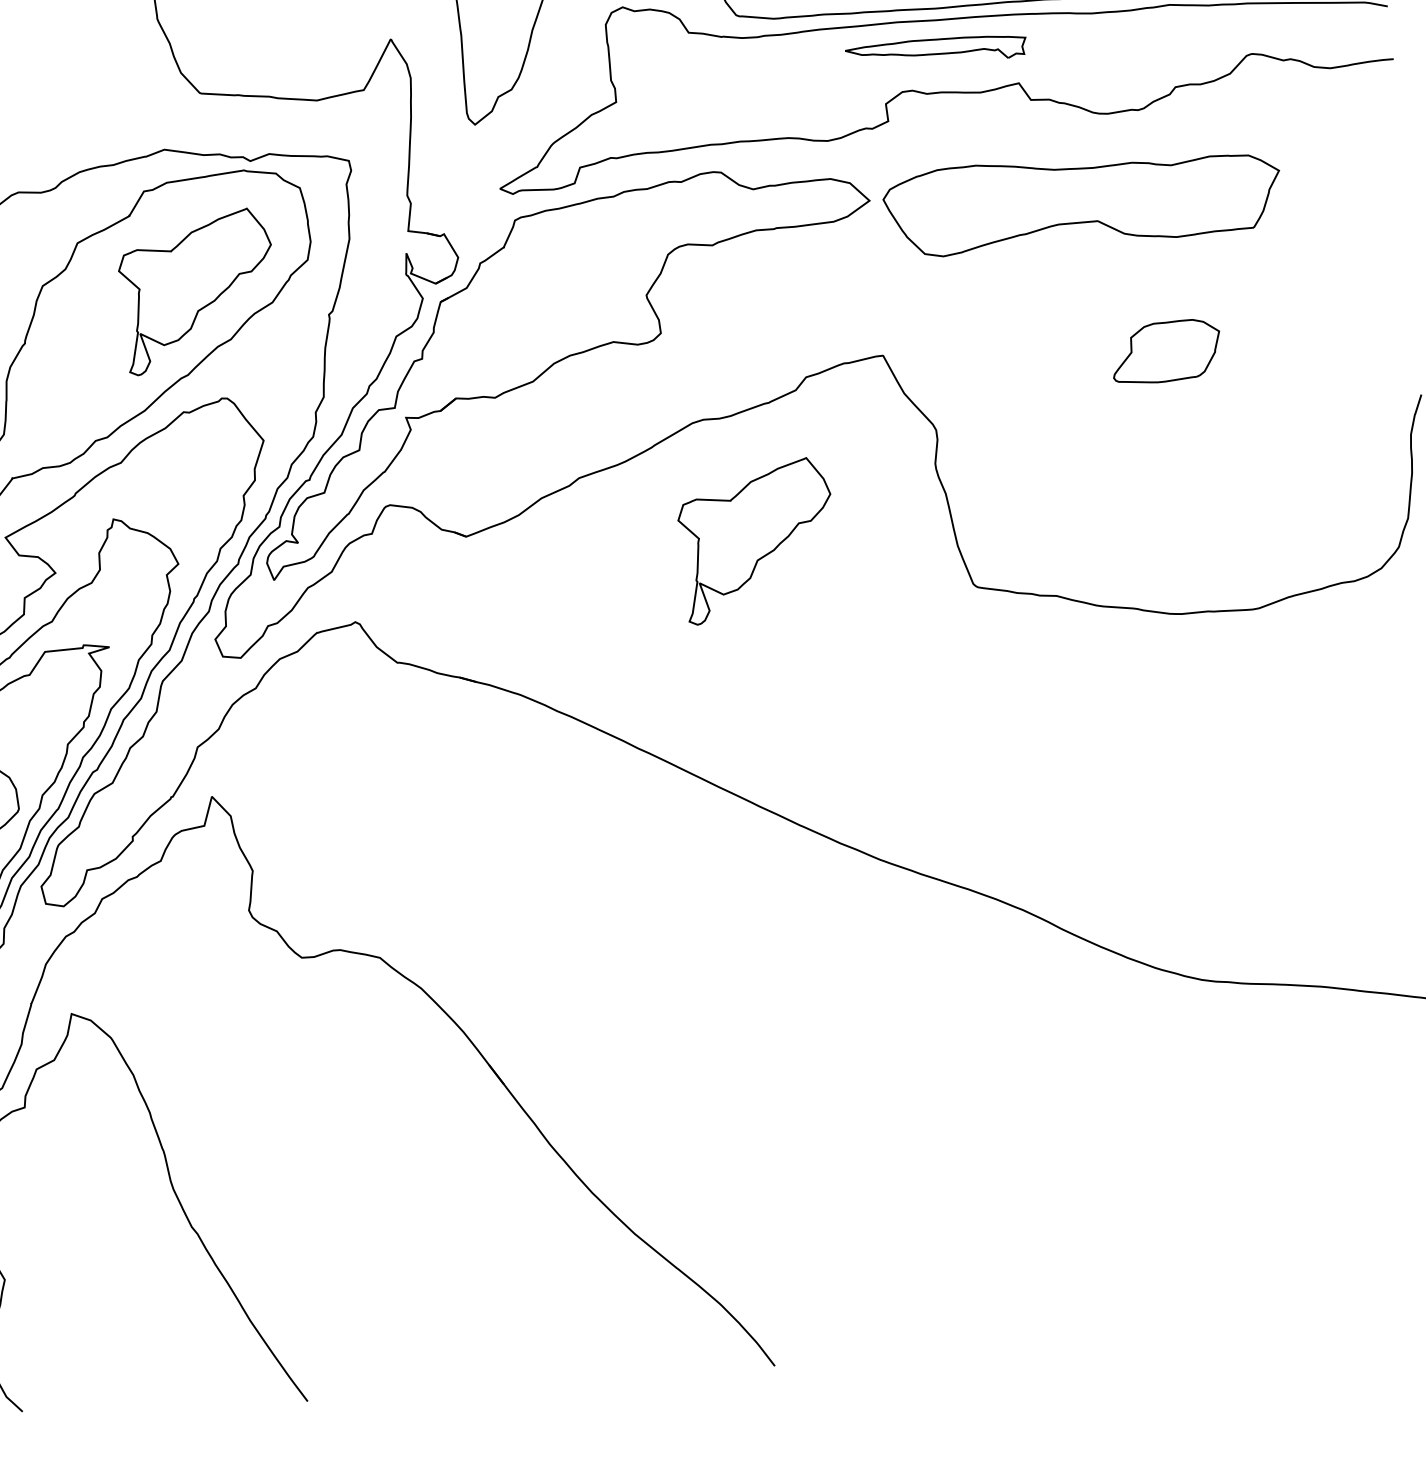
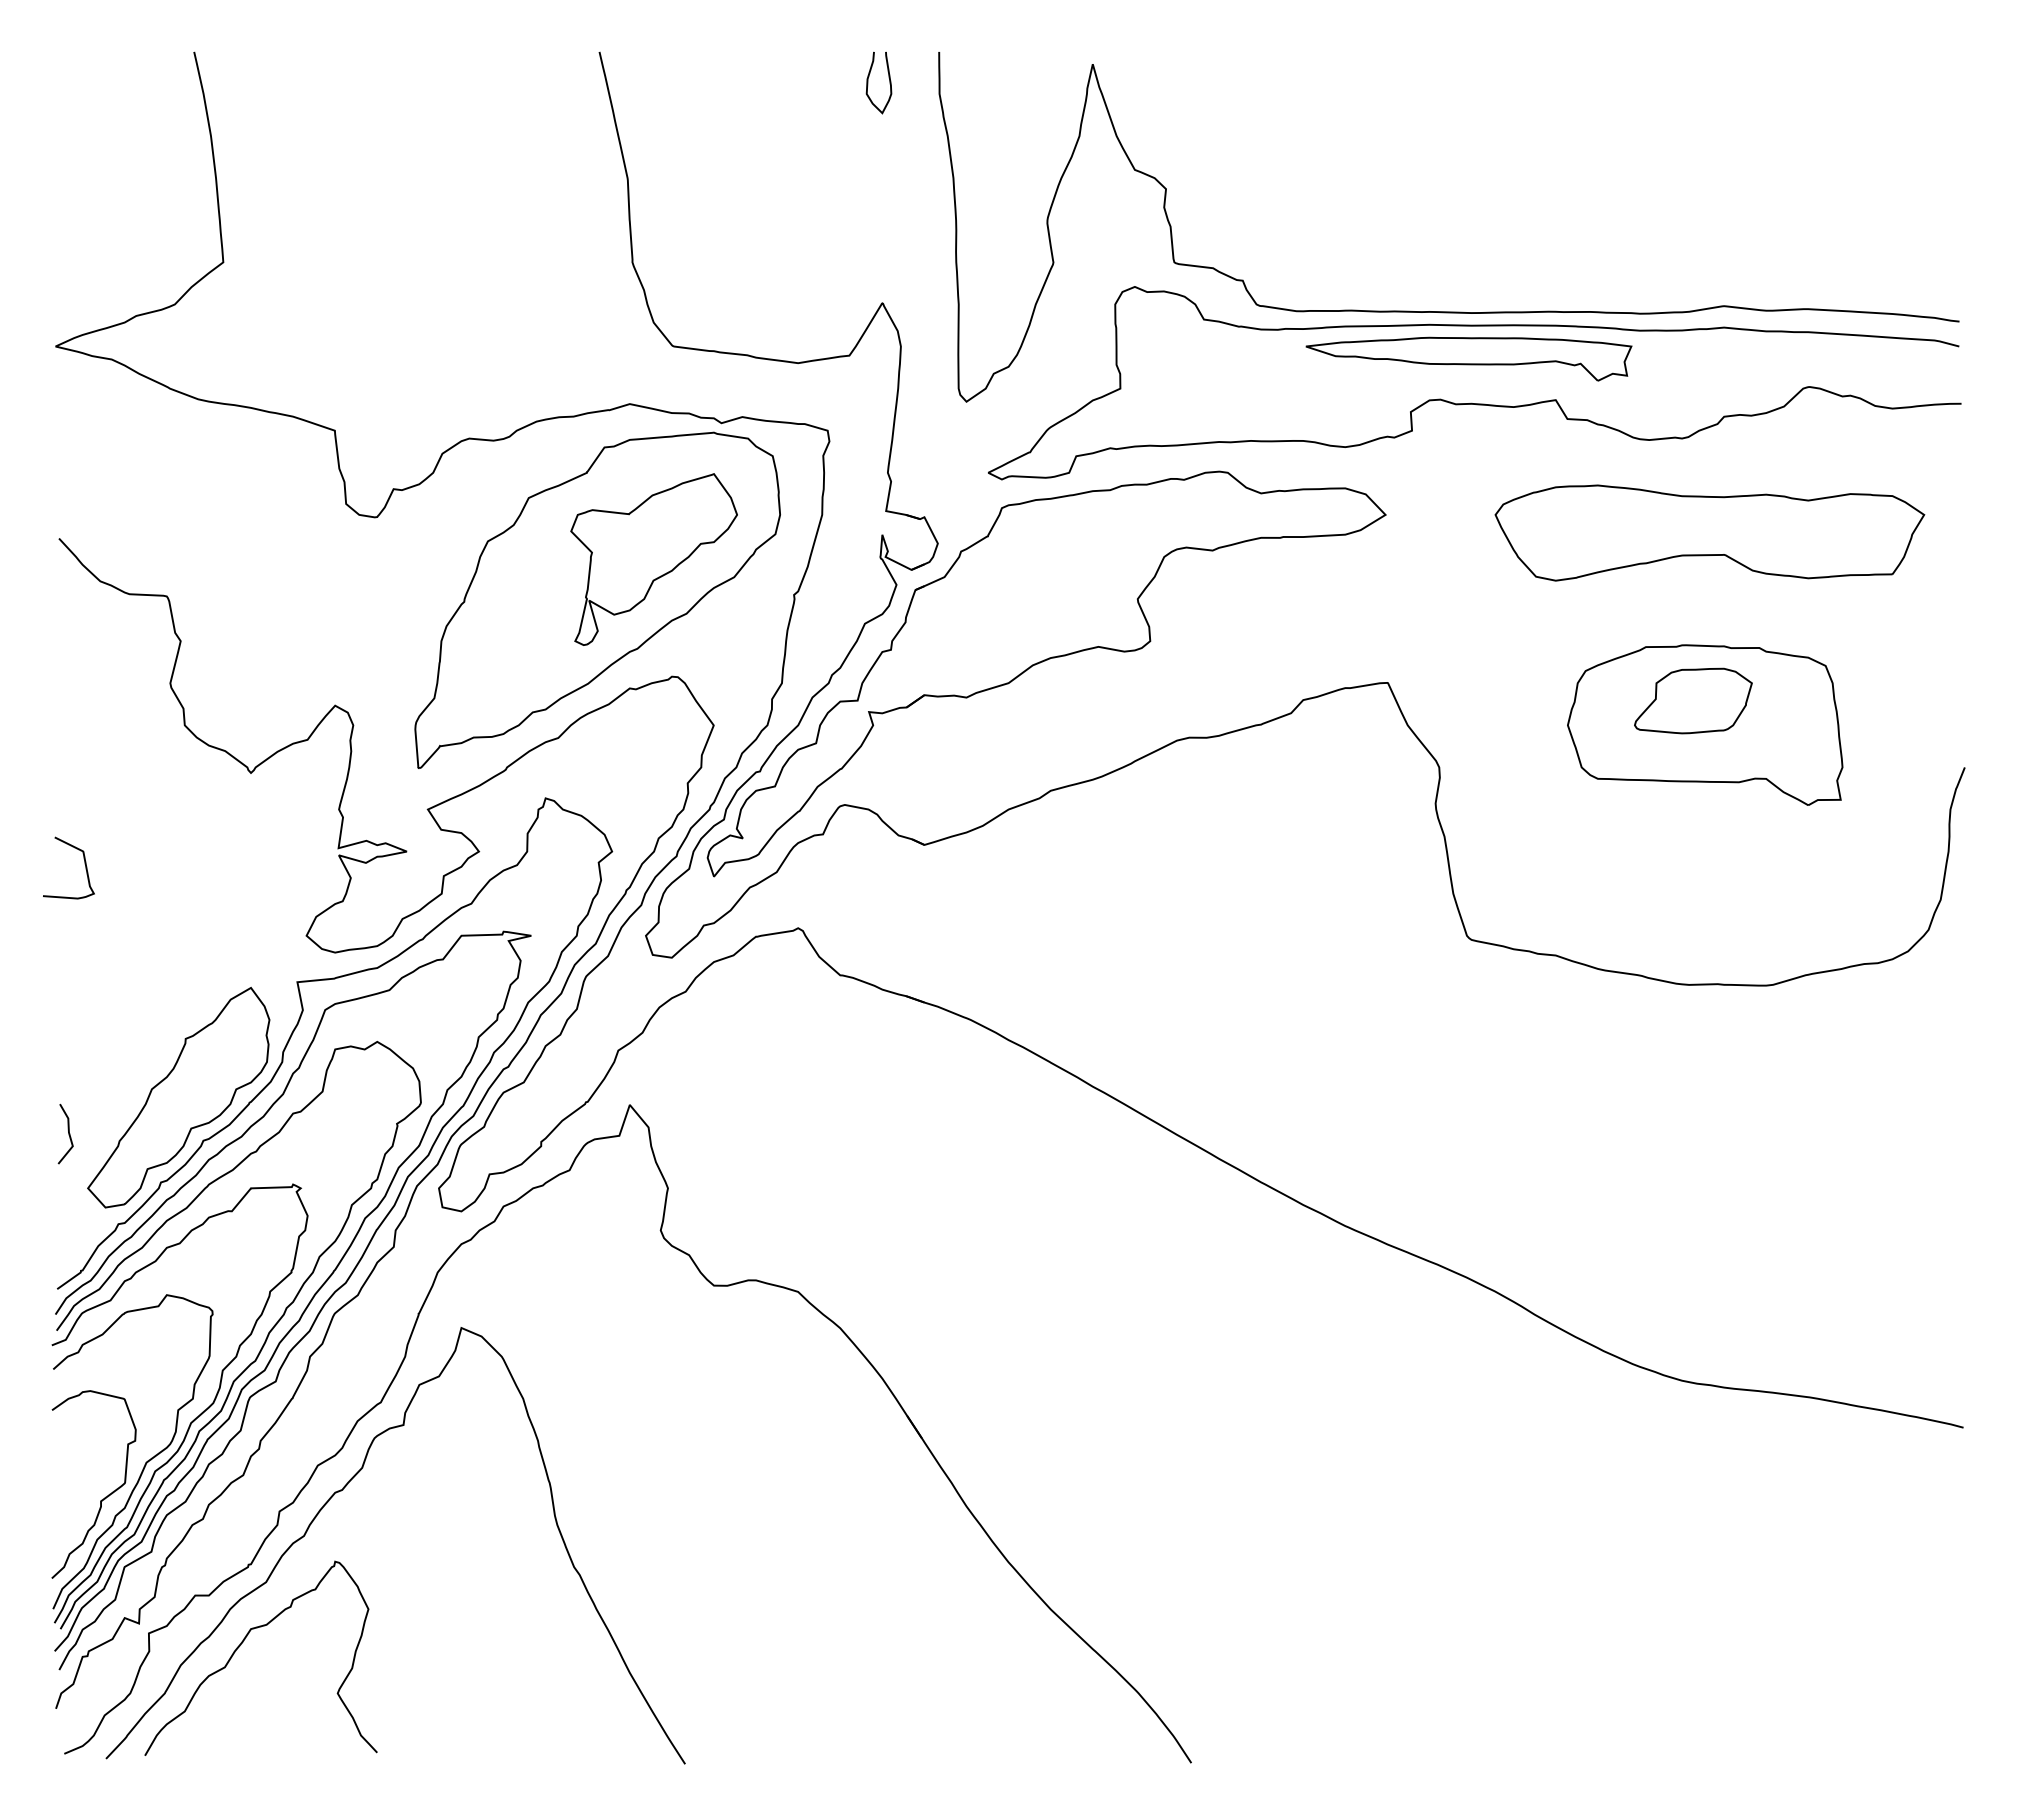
part: (935, 50) -> (1468, 358), size x1.67
part: (1082, 201) -> (1709, 532), moved
part: (1179, 372) -> (1705, 724), added
part: (756, 540) -> (1236, 872), removed

